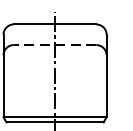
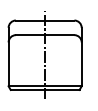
line: (54, 45) -> (44, 35), dashed -> solid

